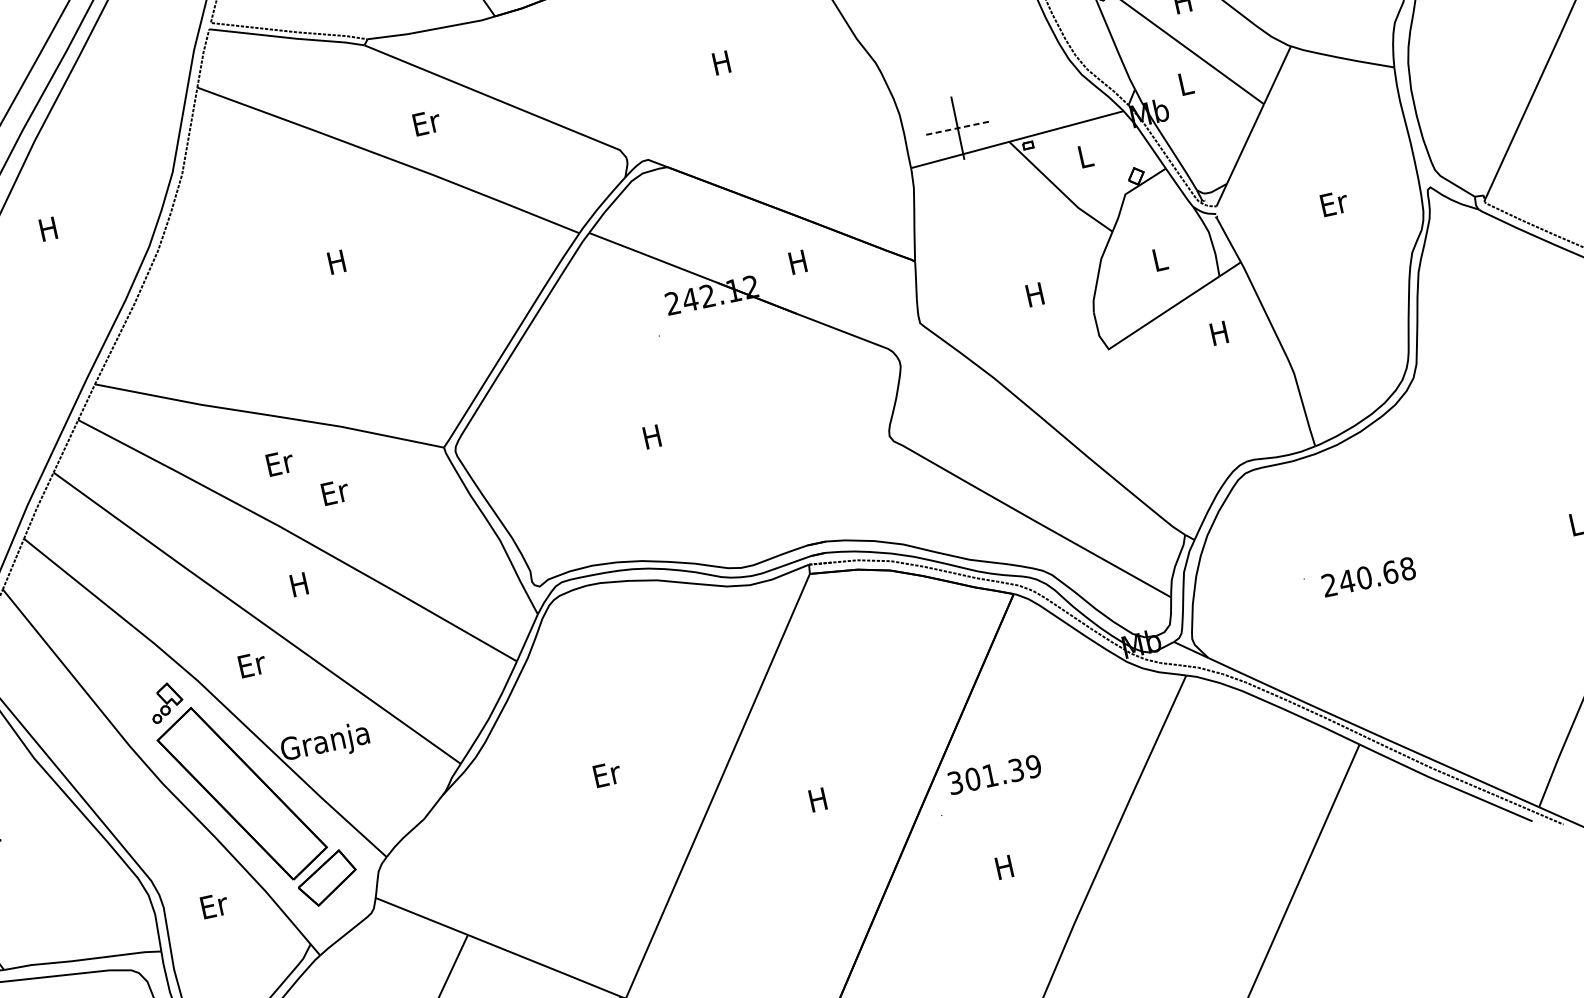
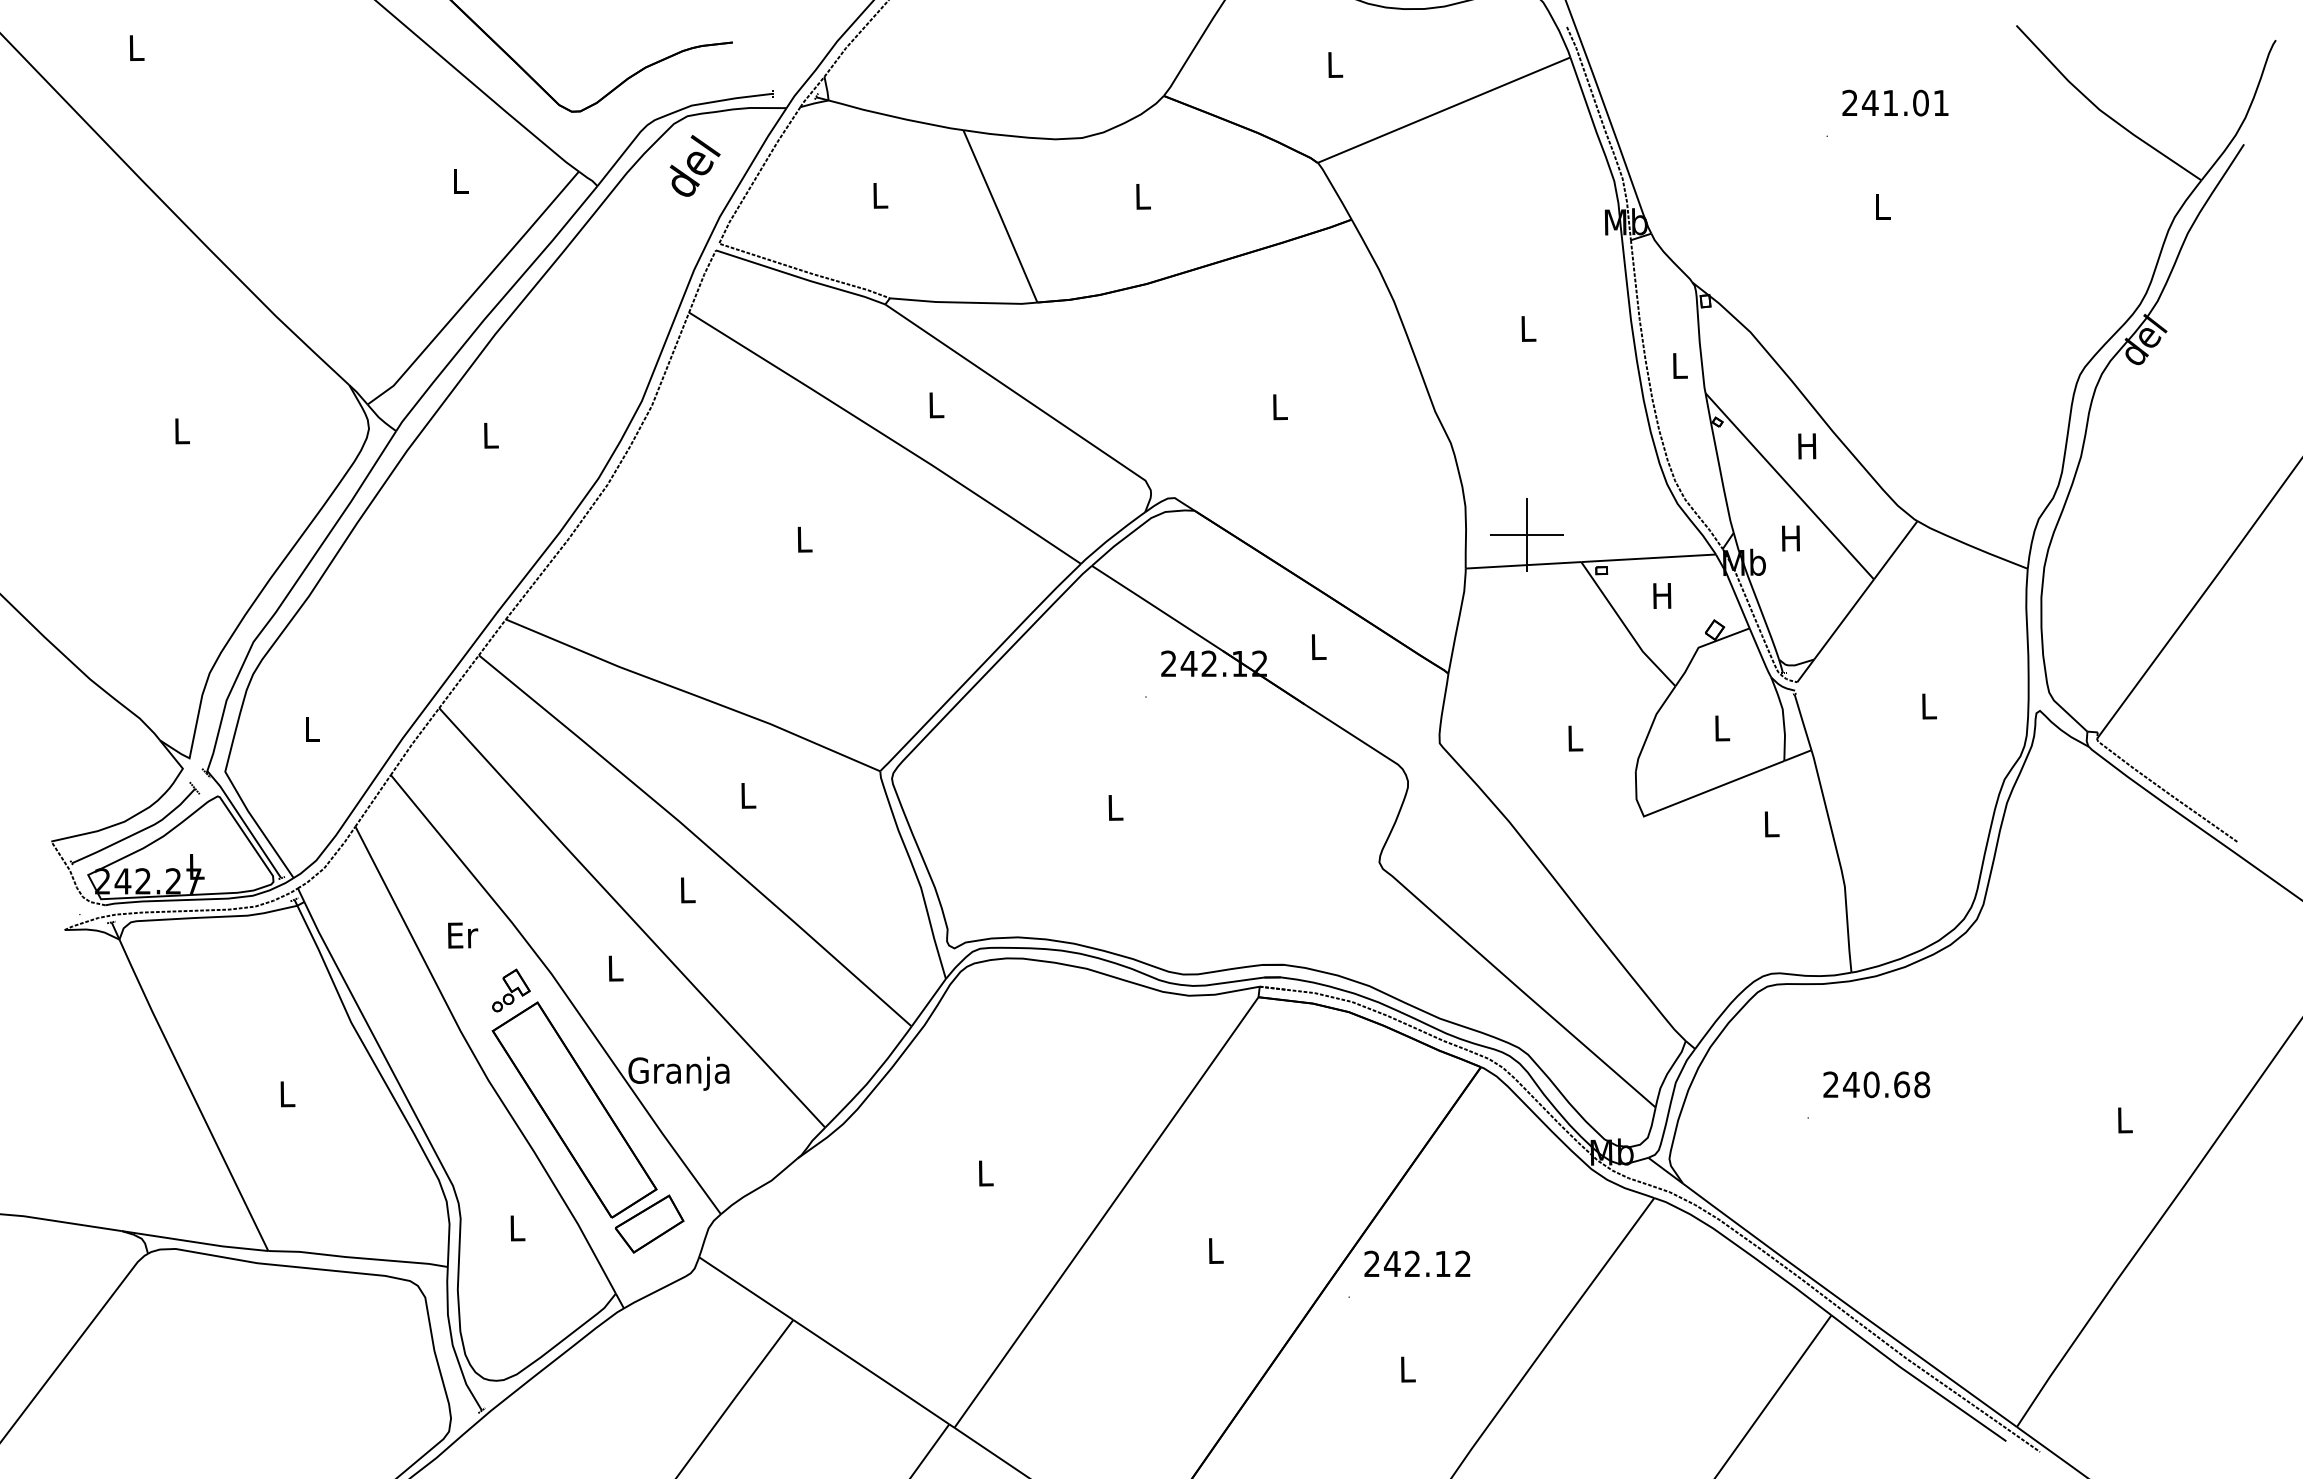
text: (722, 63) -> (1279, 407), H -> L
text: (1184, 84) -> (1790, 538), L -> H
text: (426, 123) -> (936, 405), Er -> L
line: (958, 127) -> (1527, 534), dashed -> solid
text: (1085, 156) -> (1662, 595), L -> H
text: (1334, 203) -> (1929, 706), Er -> L
text: (47, 229) -> (489, 435), H -> L
text: (336, 262) -> (803, 539), H -> L
text: (797, 262) -> (1317, 647), H -> L
text: (1035, 294) -> (1574, 738), H -> L
text: (1219, 333) -> (1770, 824), H -> L
text: (652, 436) -> (1114, 807), H -> L
text: (280, 463) -> (463, 935), moved
text: (335, 492) -> (748, 795), Er -> L
text: (1368, 576) -> (1876, 1084), moved
text: (298, 584) -> (686, 890), H -> L
text: (252, 664) -> (616, 968), Er -> L
text: (607, 774) -> (986, 1173), Er -> L
text: (994, 774) -> (1417, 1263), 301.39 -> 242.12
text: (817, 799) -> (1214, 1250), H -> L
text: (1003, 867) -> (1406, 1369), H -> L
text: (215, 905) -> (518, 1228), Er -> L

